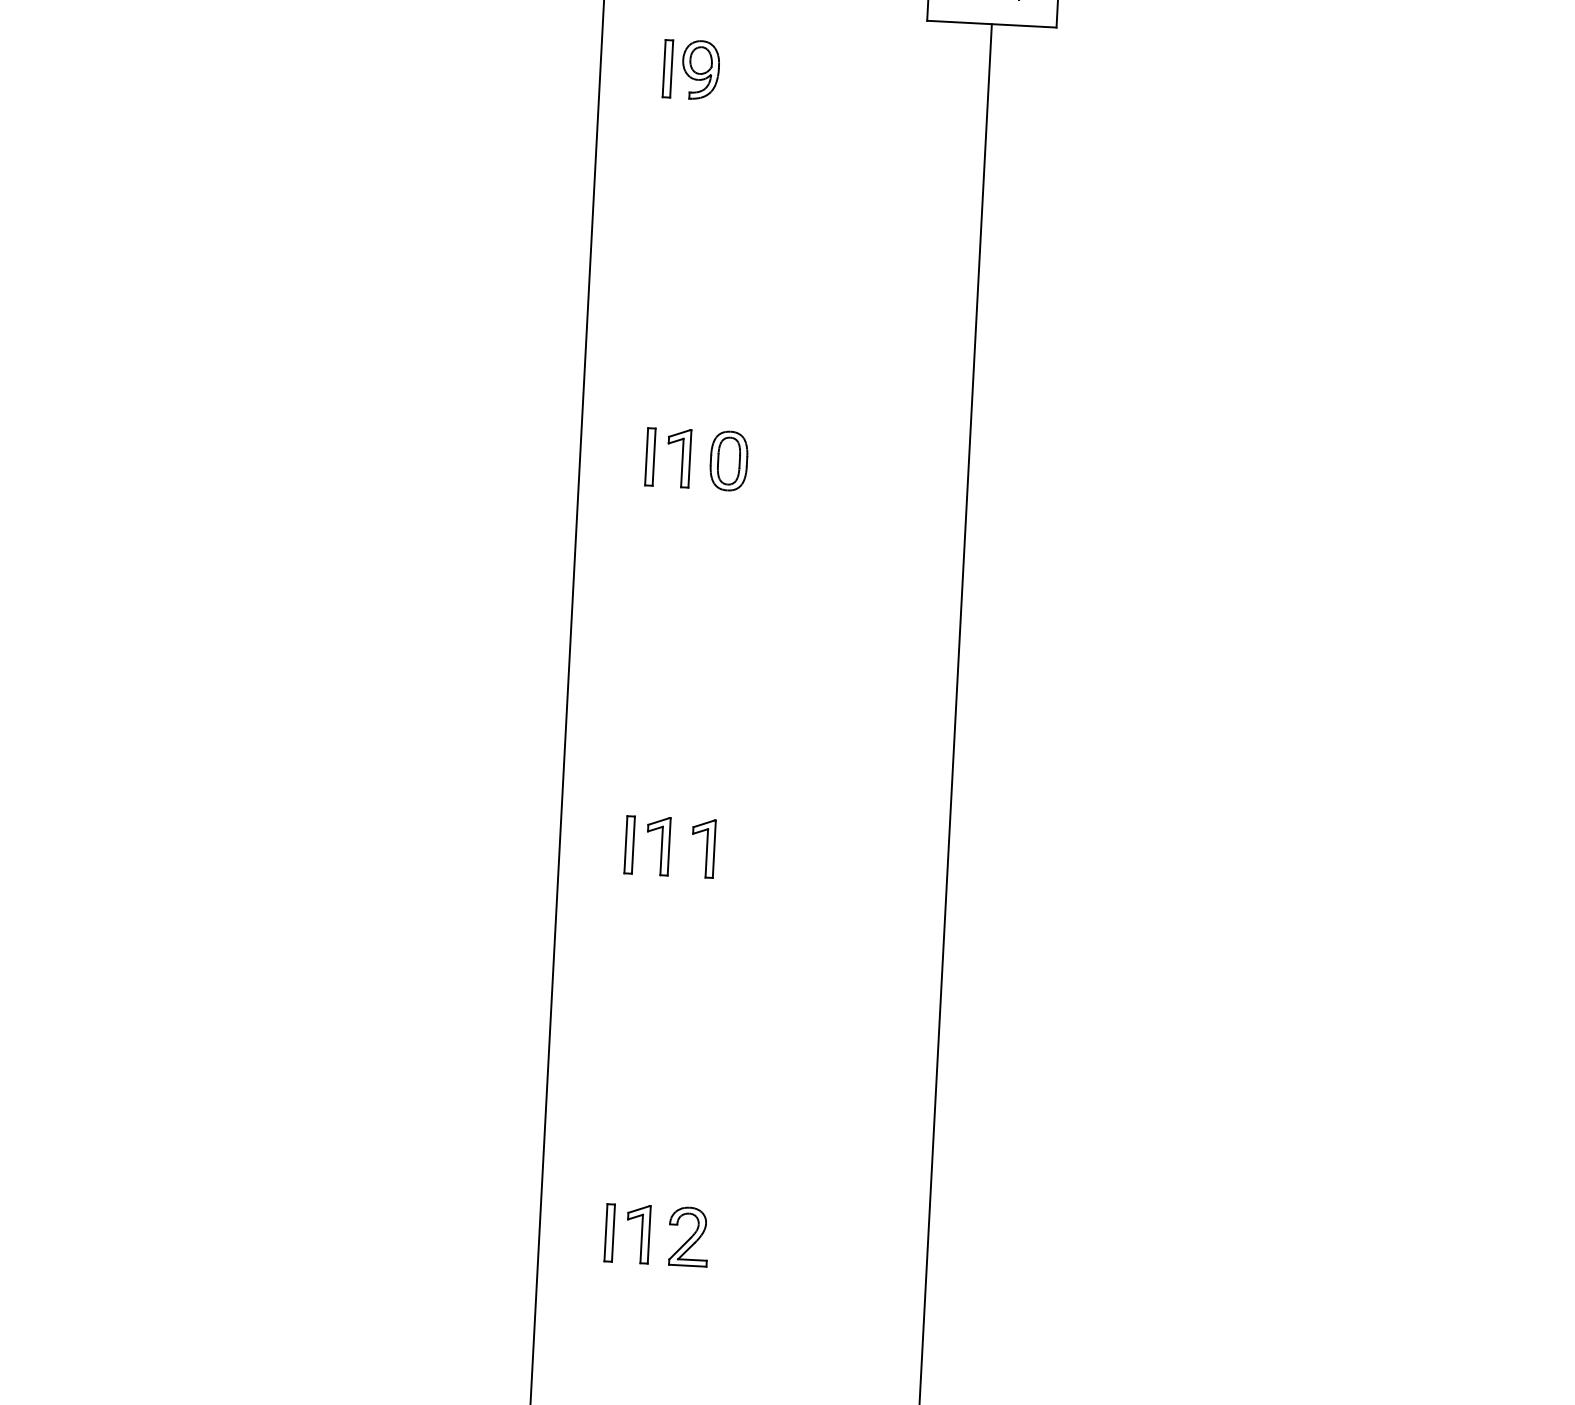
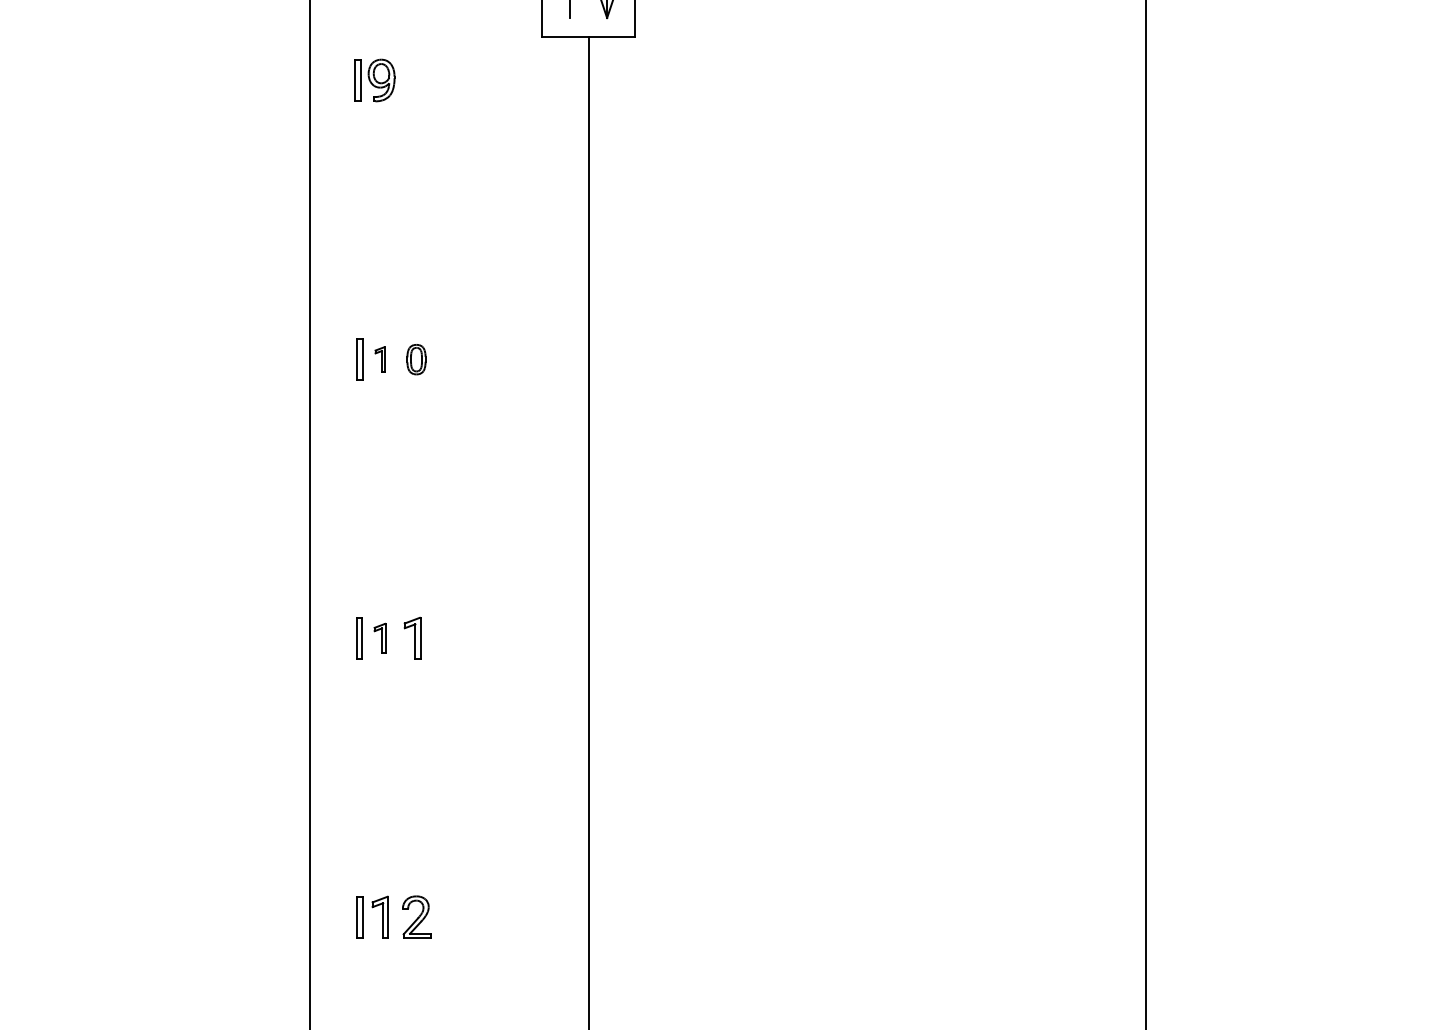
part: (677, 458) -> (379, 359), size x0.6
part: (728, 460) -> (416, 359), size x0.7
part: (657, 844) -> (379, 637), size x0.7

